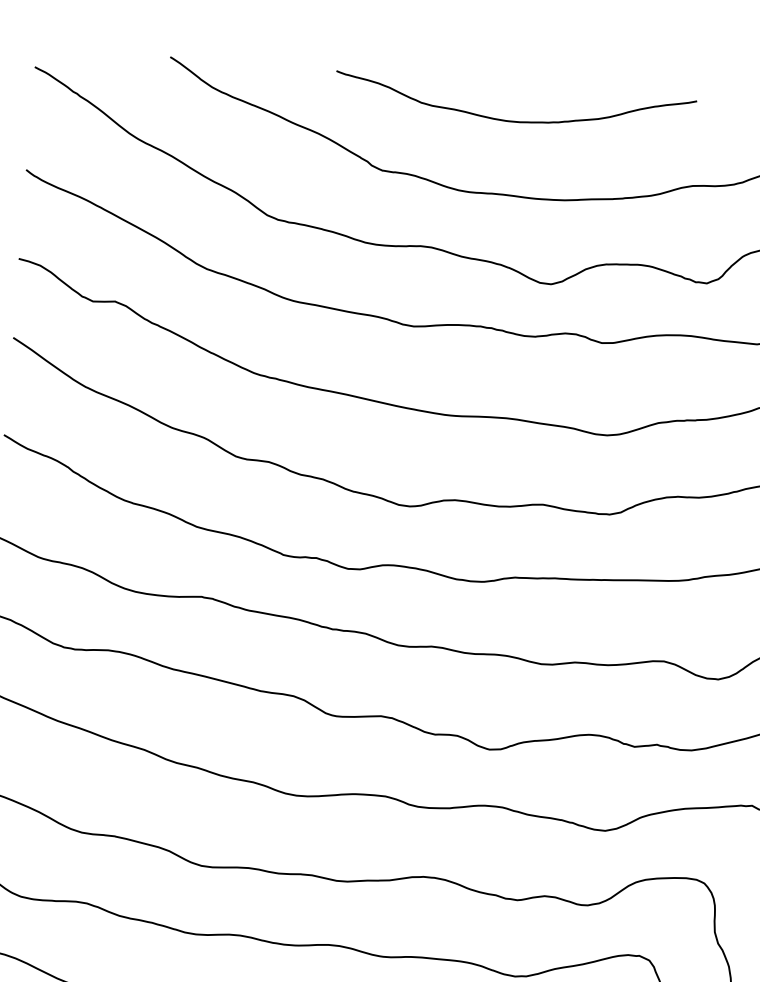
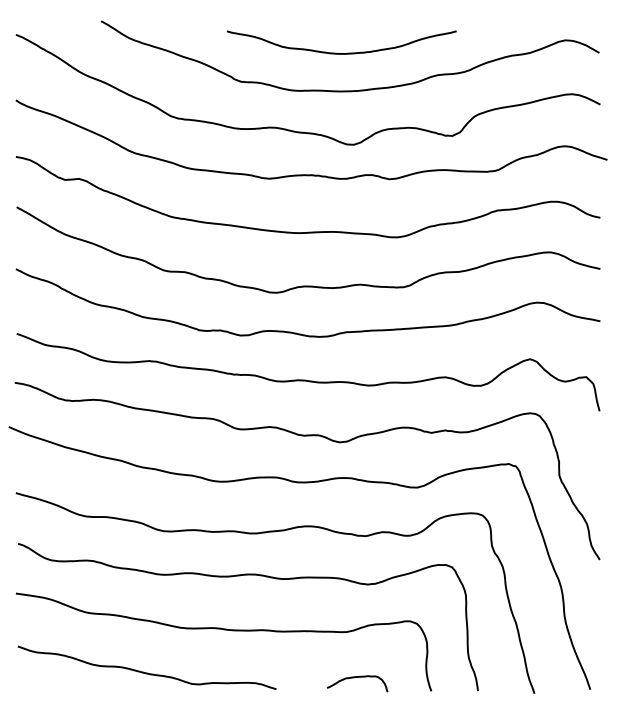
curve: (513, 121) -> (341, 53), moved

